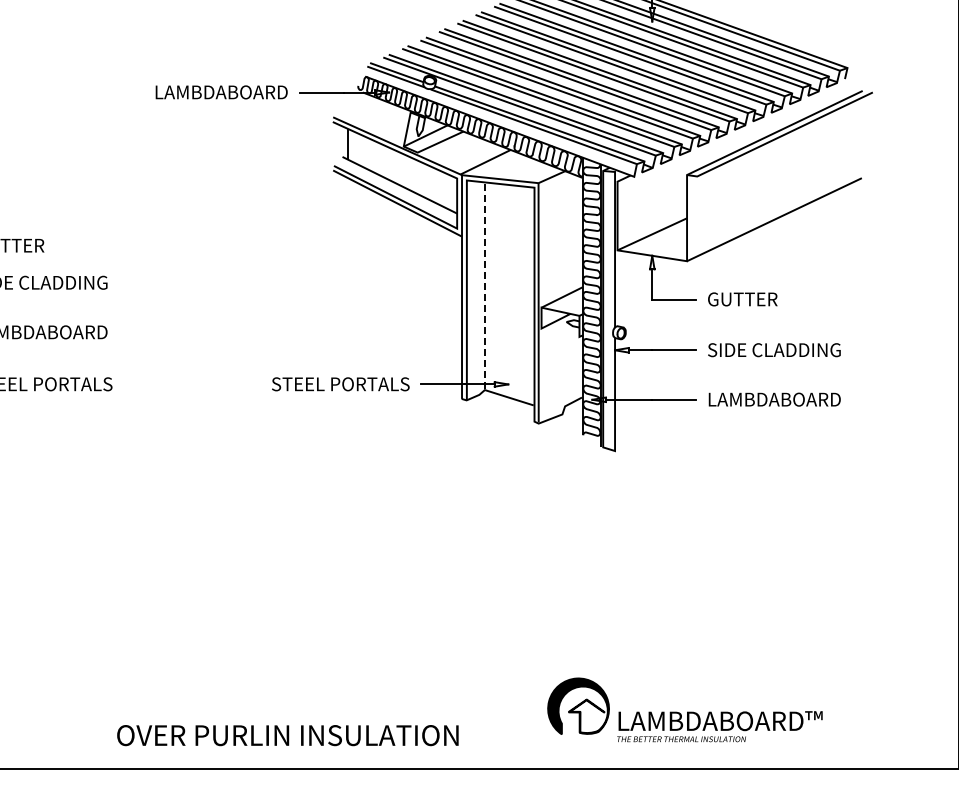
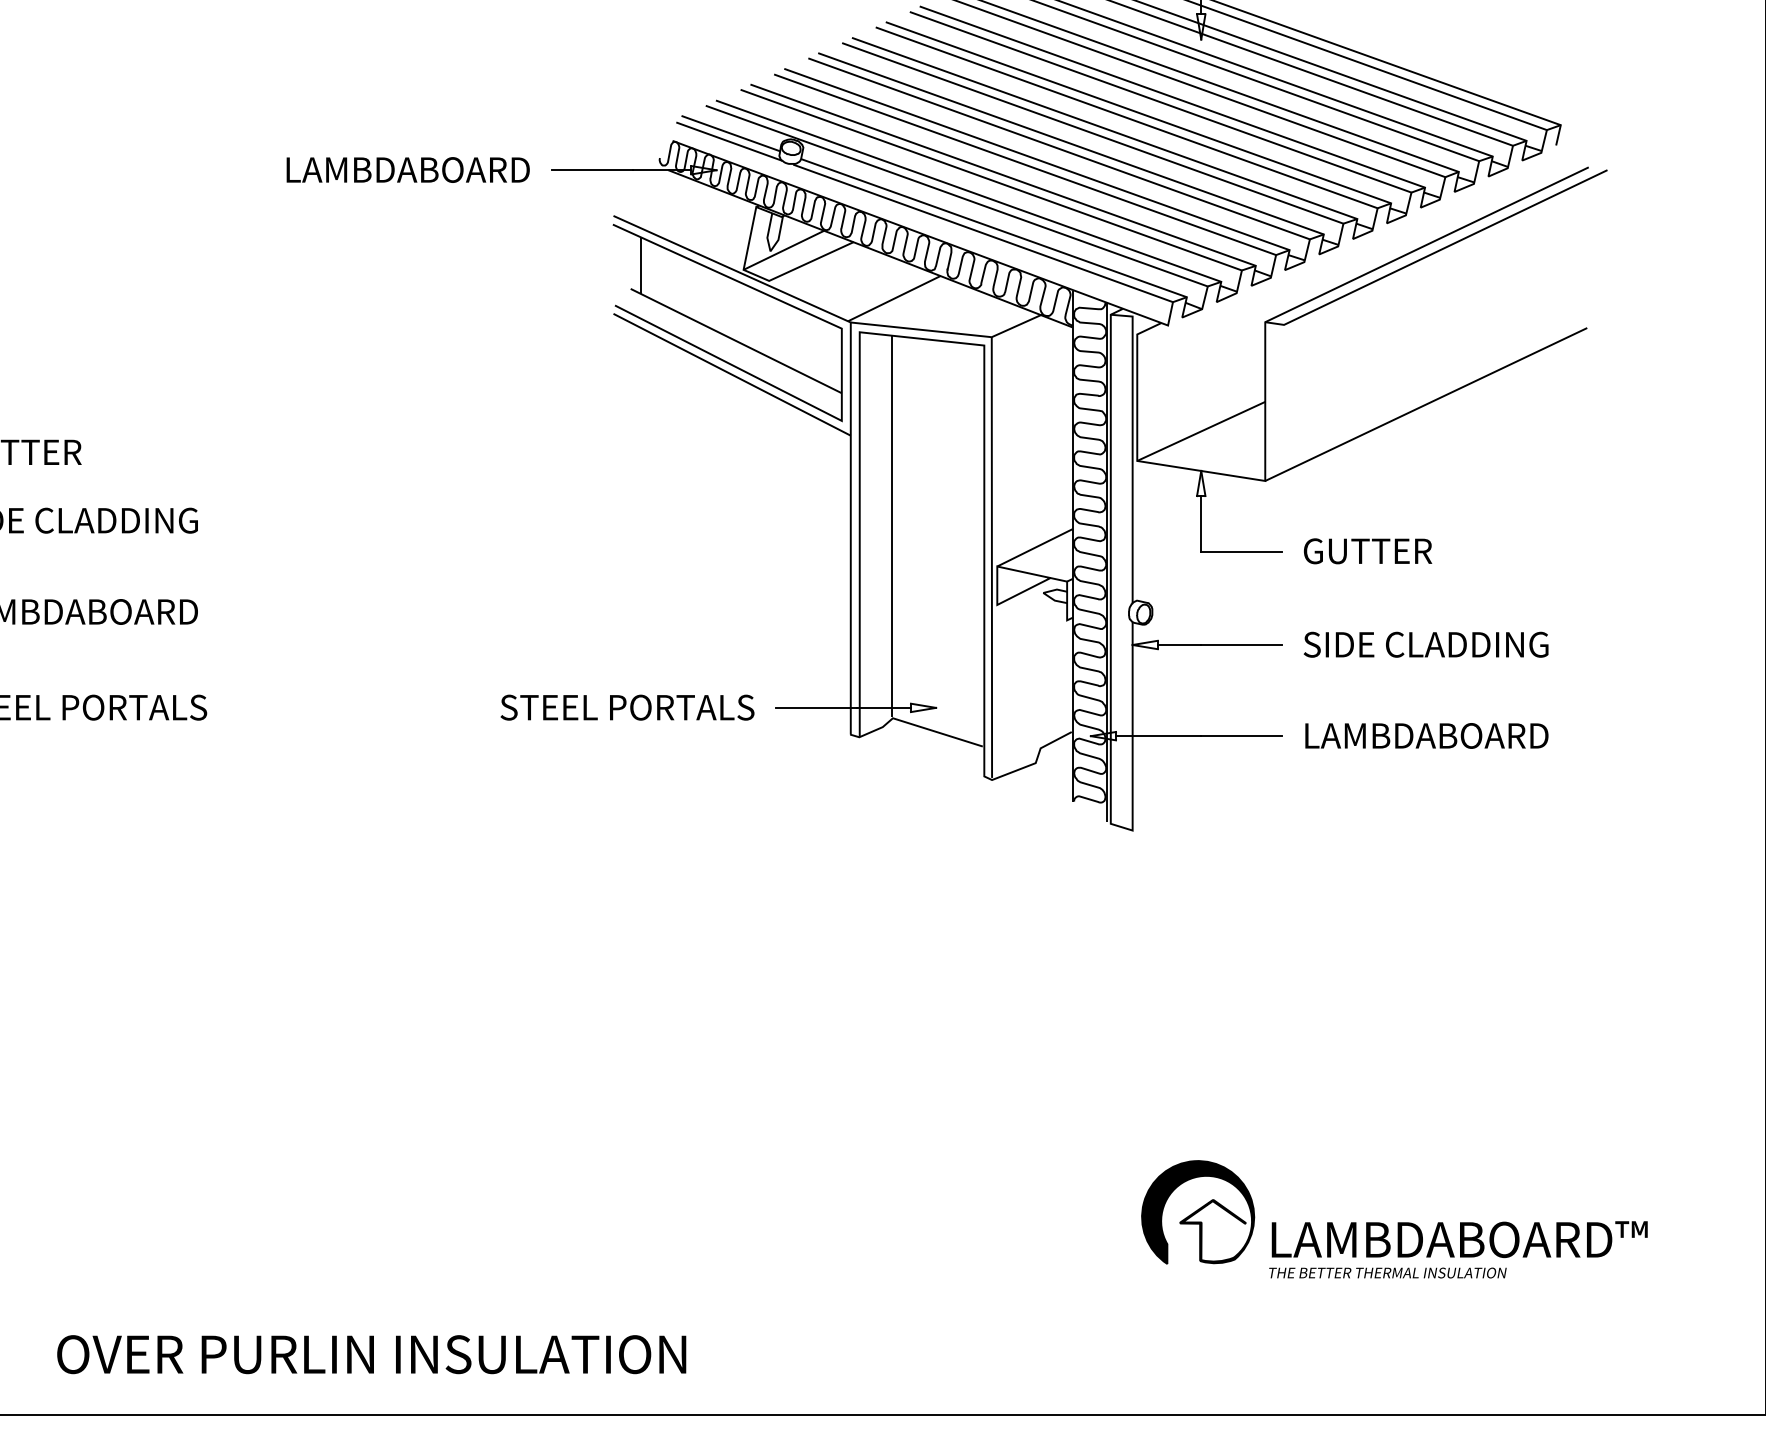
line: (484, 285) -> (892, 525), dashed -> solid
part: (684, 709) -> (1393, 1218), moved
text: (287, 735) -> (370, 1354), moved

